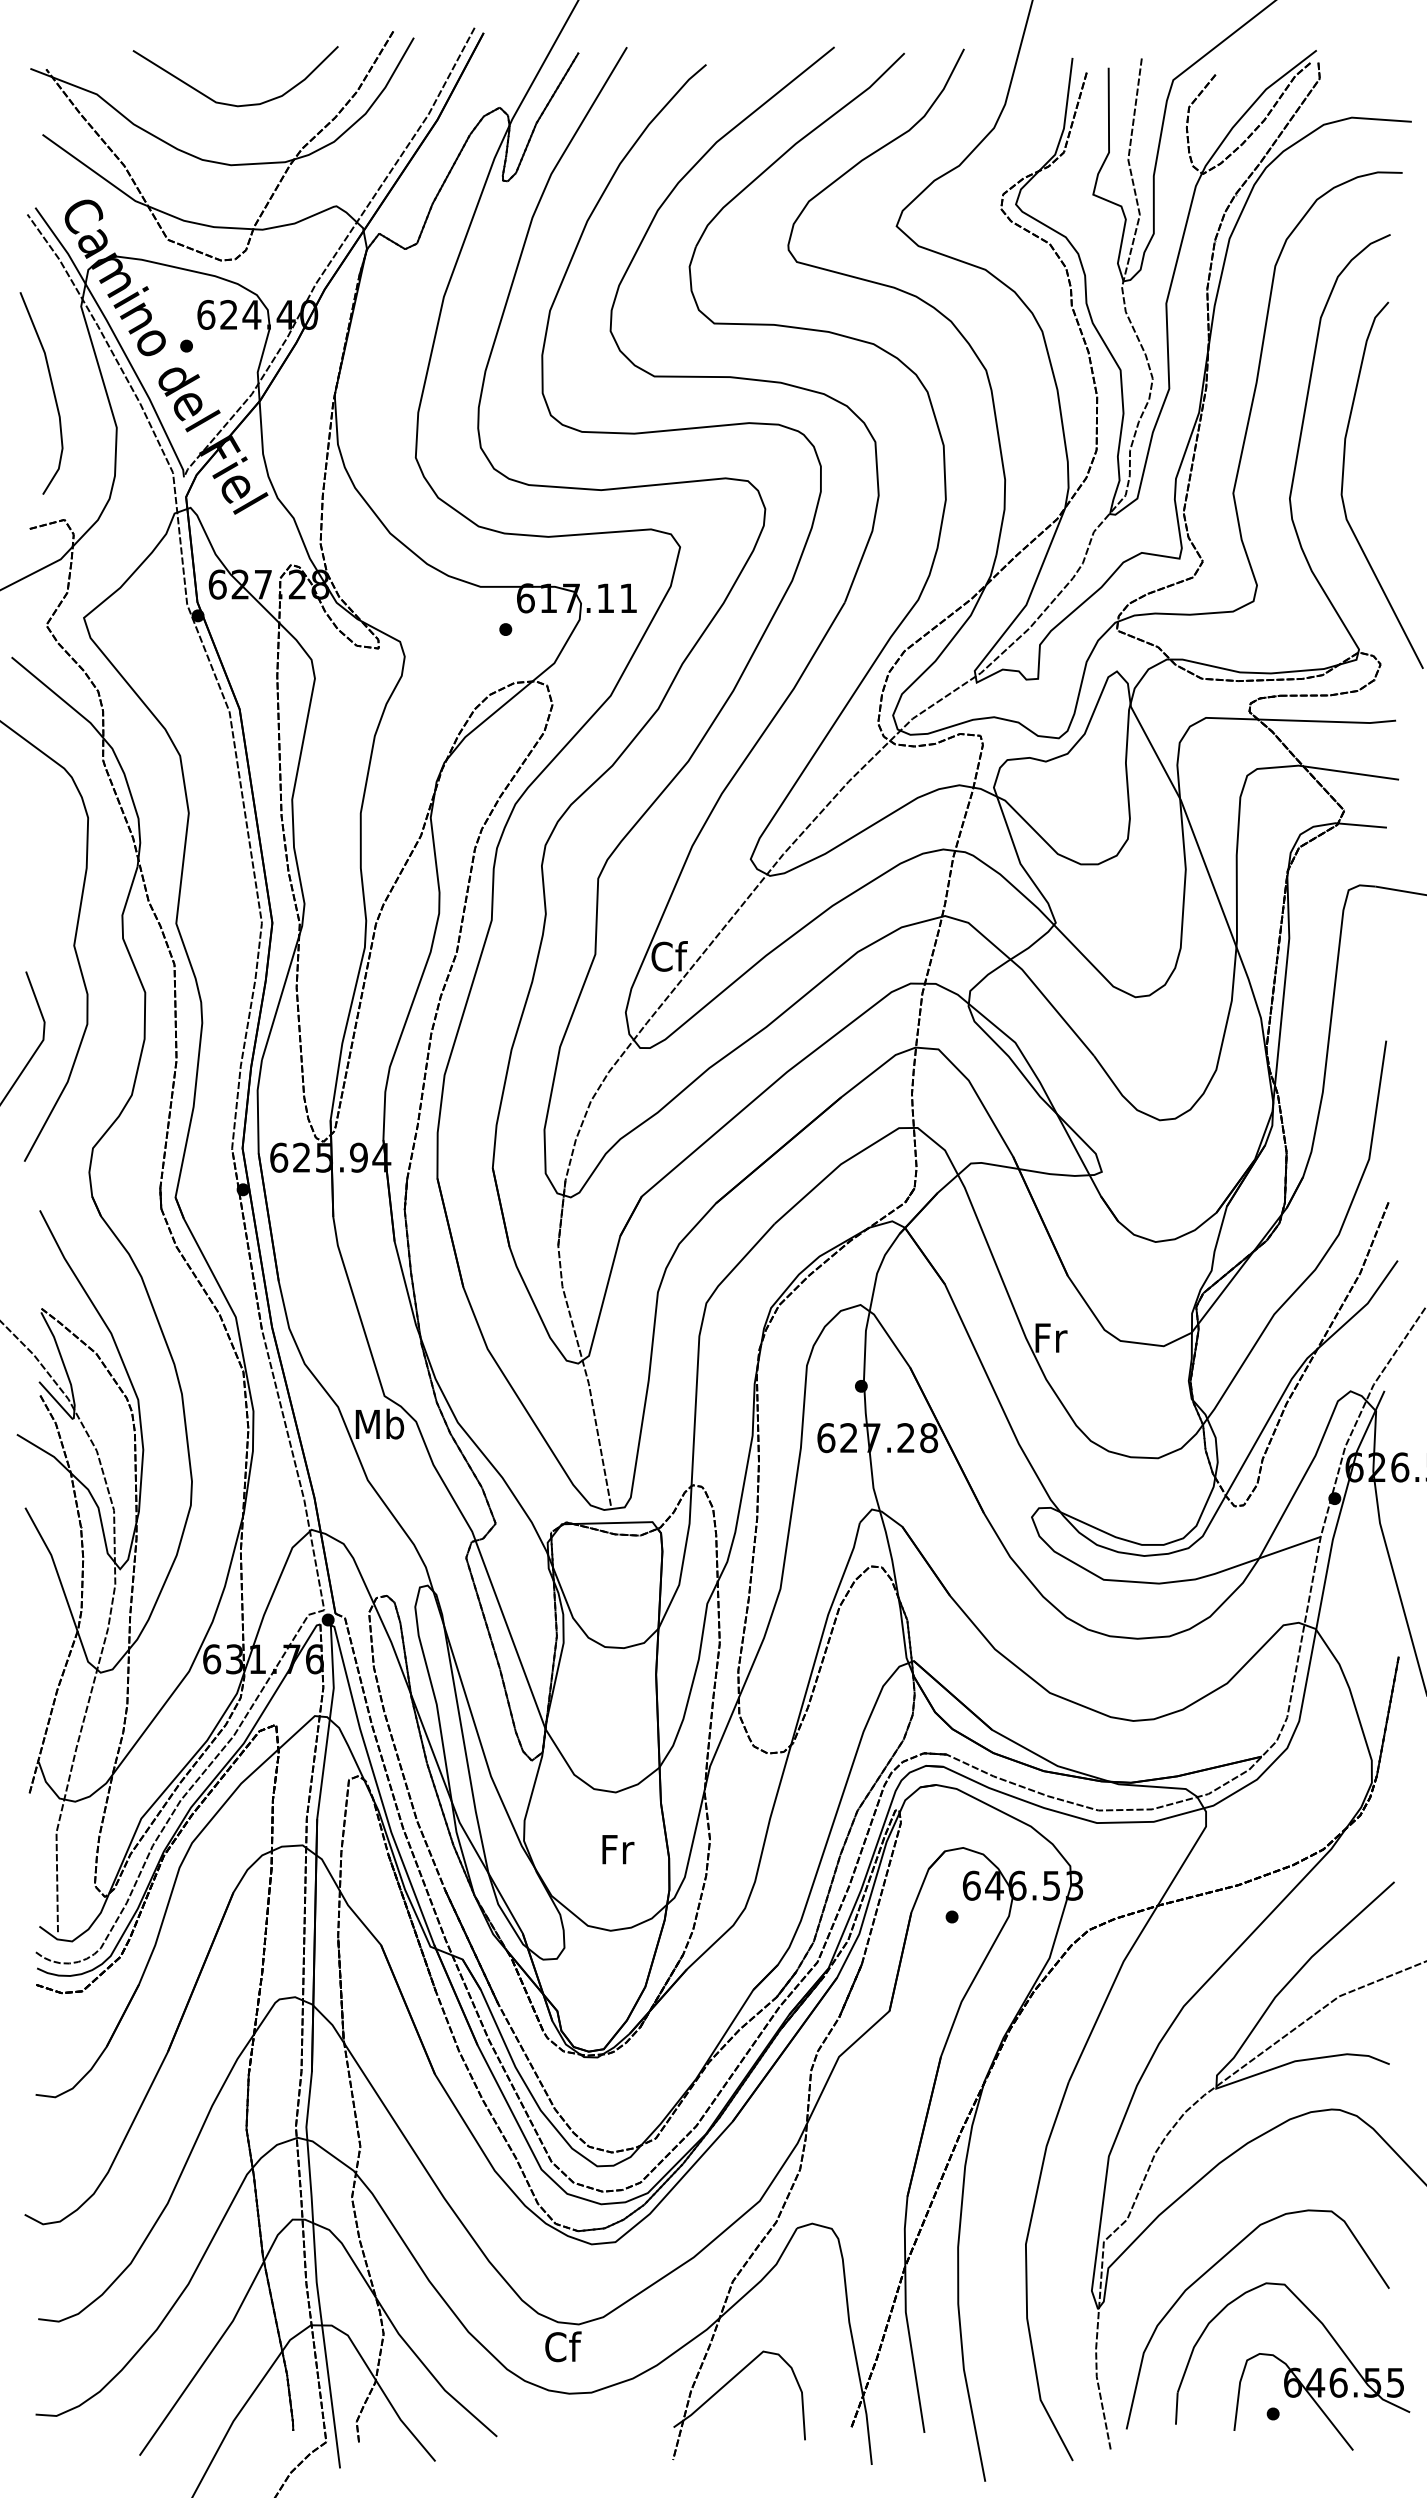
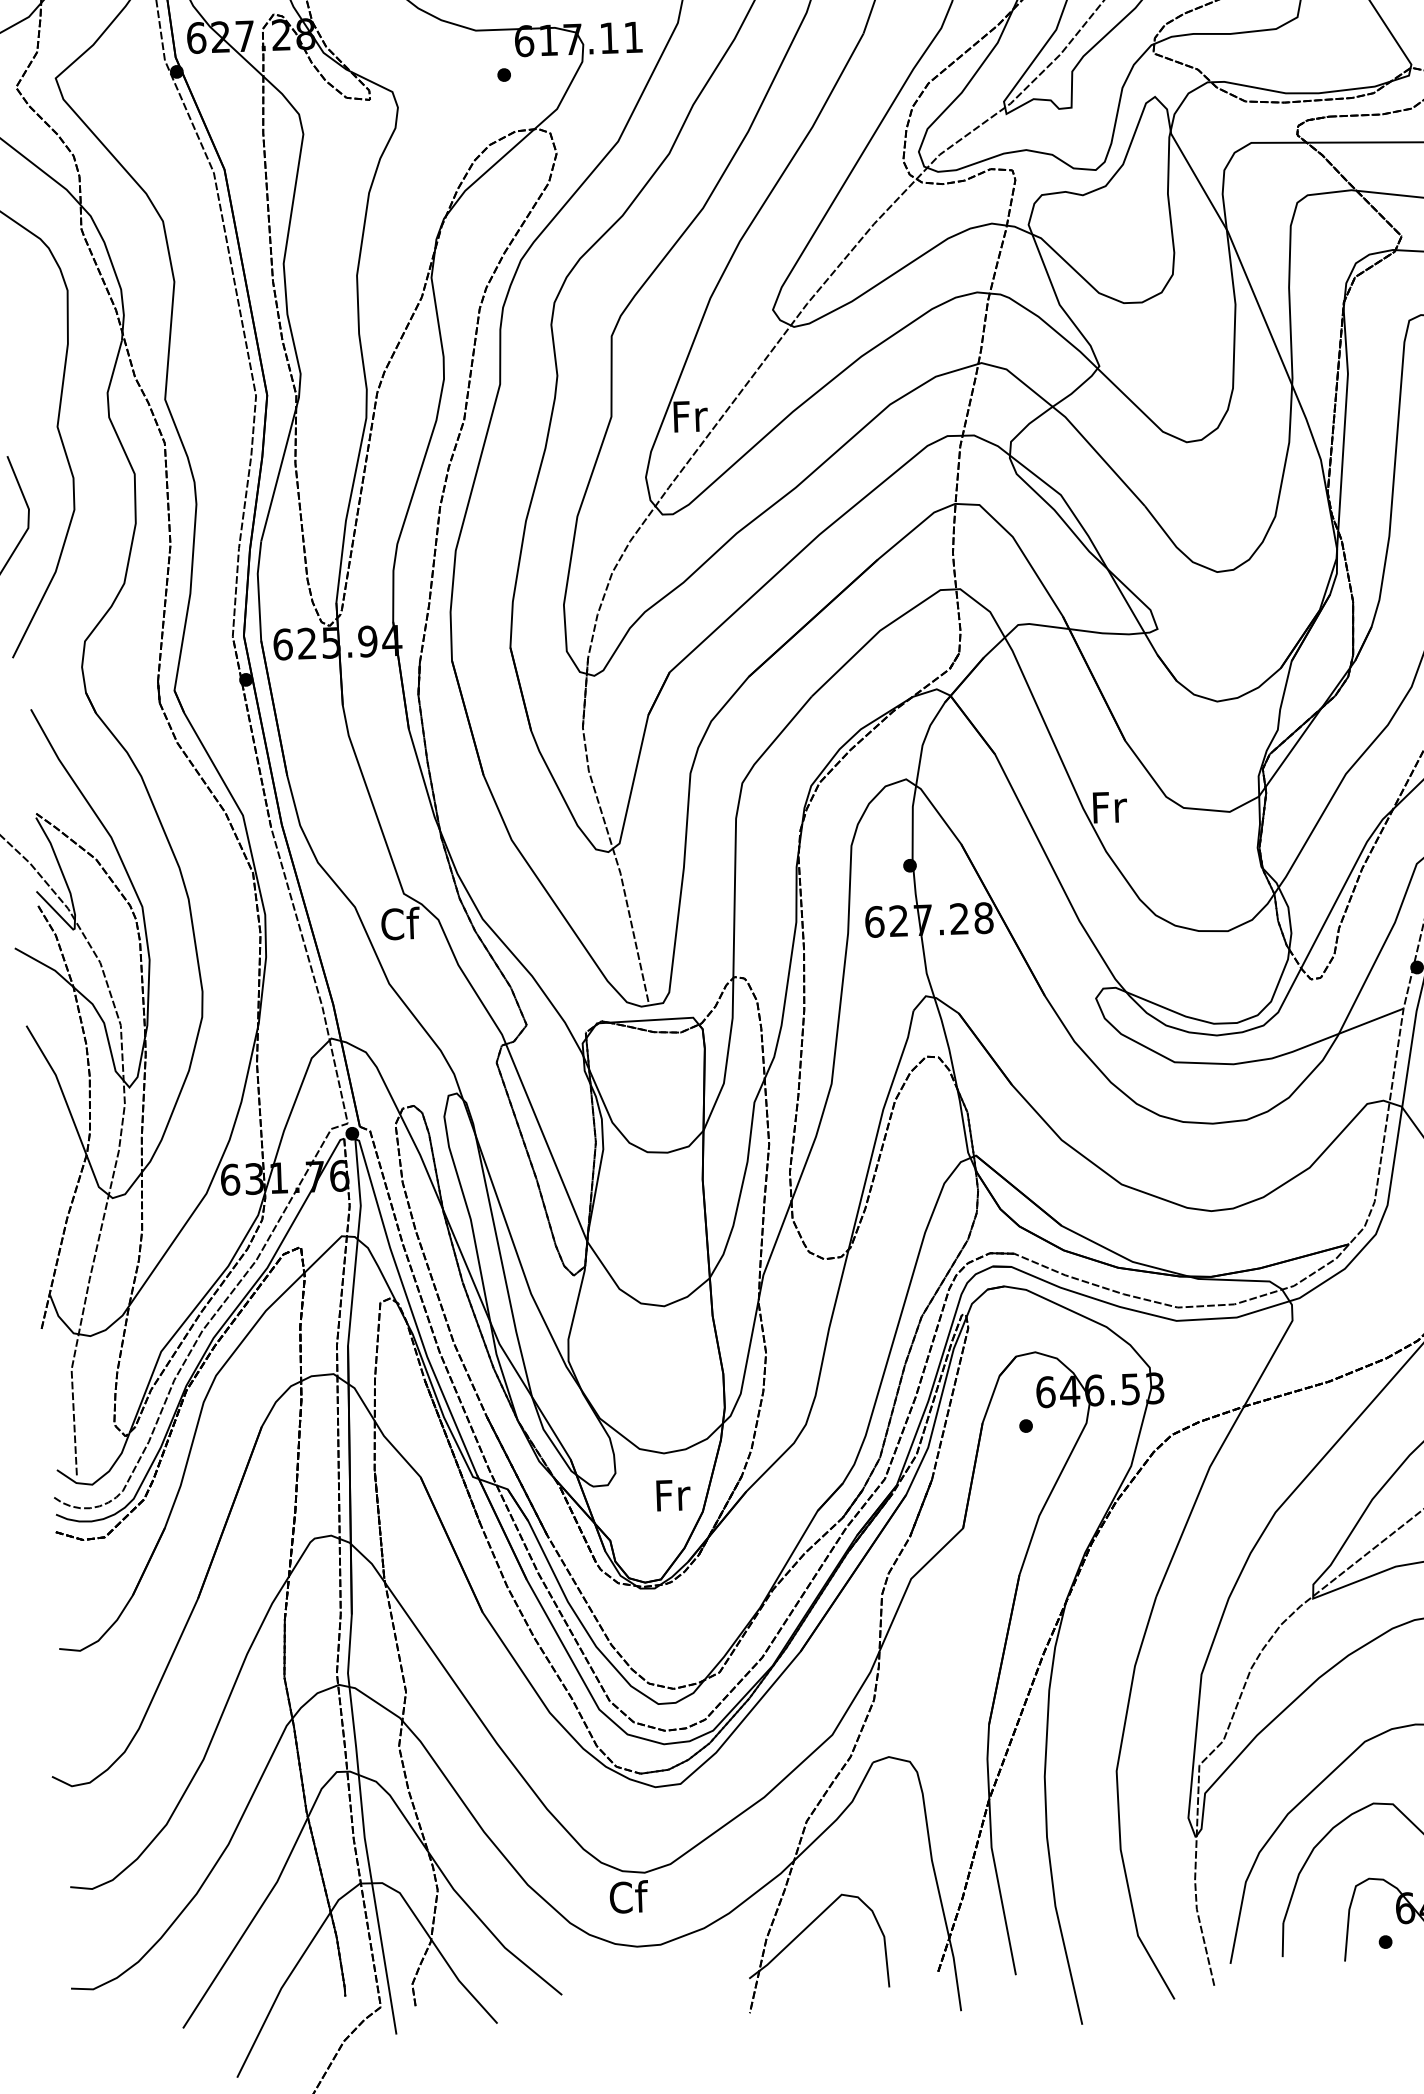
text: (669, 956) -> (690, 416), Cf -> Fr
text: (379, 1423) -> (399, 923), Mb -> Cf
text: (618, 1849) -> (673, 1495), moved

